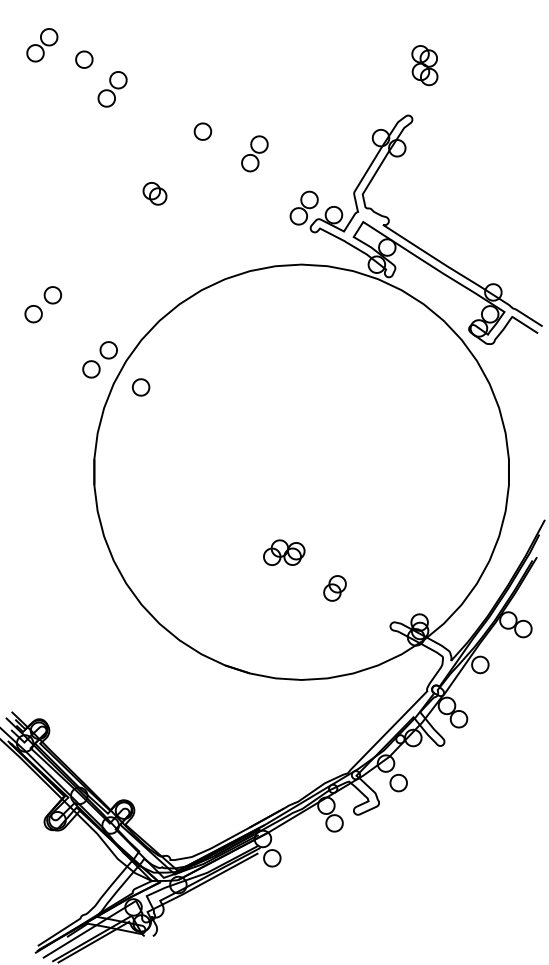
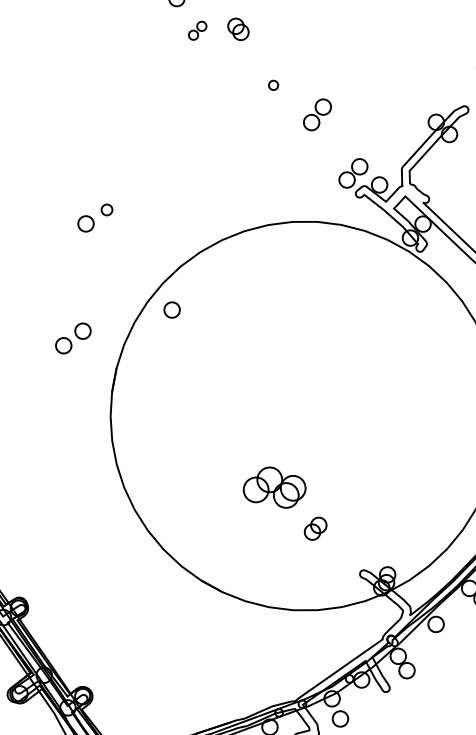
part: (112, 89) -> (197, 30), size x0.6
part: (202, 131) -> (273, 85), size x0.6
part: (154, 193) -> (238, 28), moved
part: (52, 295) -> (106, 210), size x0.7
part: (99, 359) -> (72, 338), moved
part: (284, 552) -> (275, 486), size x1.6

